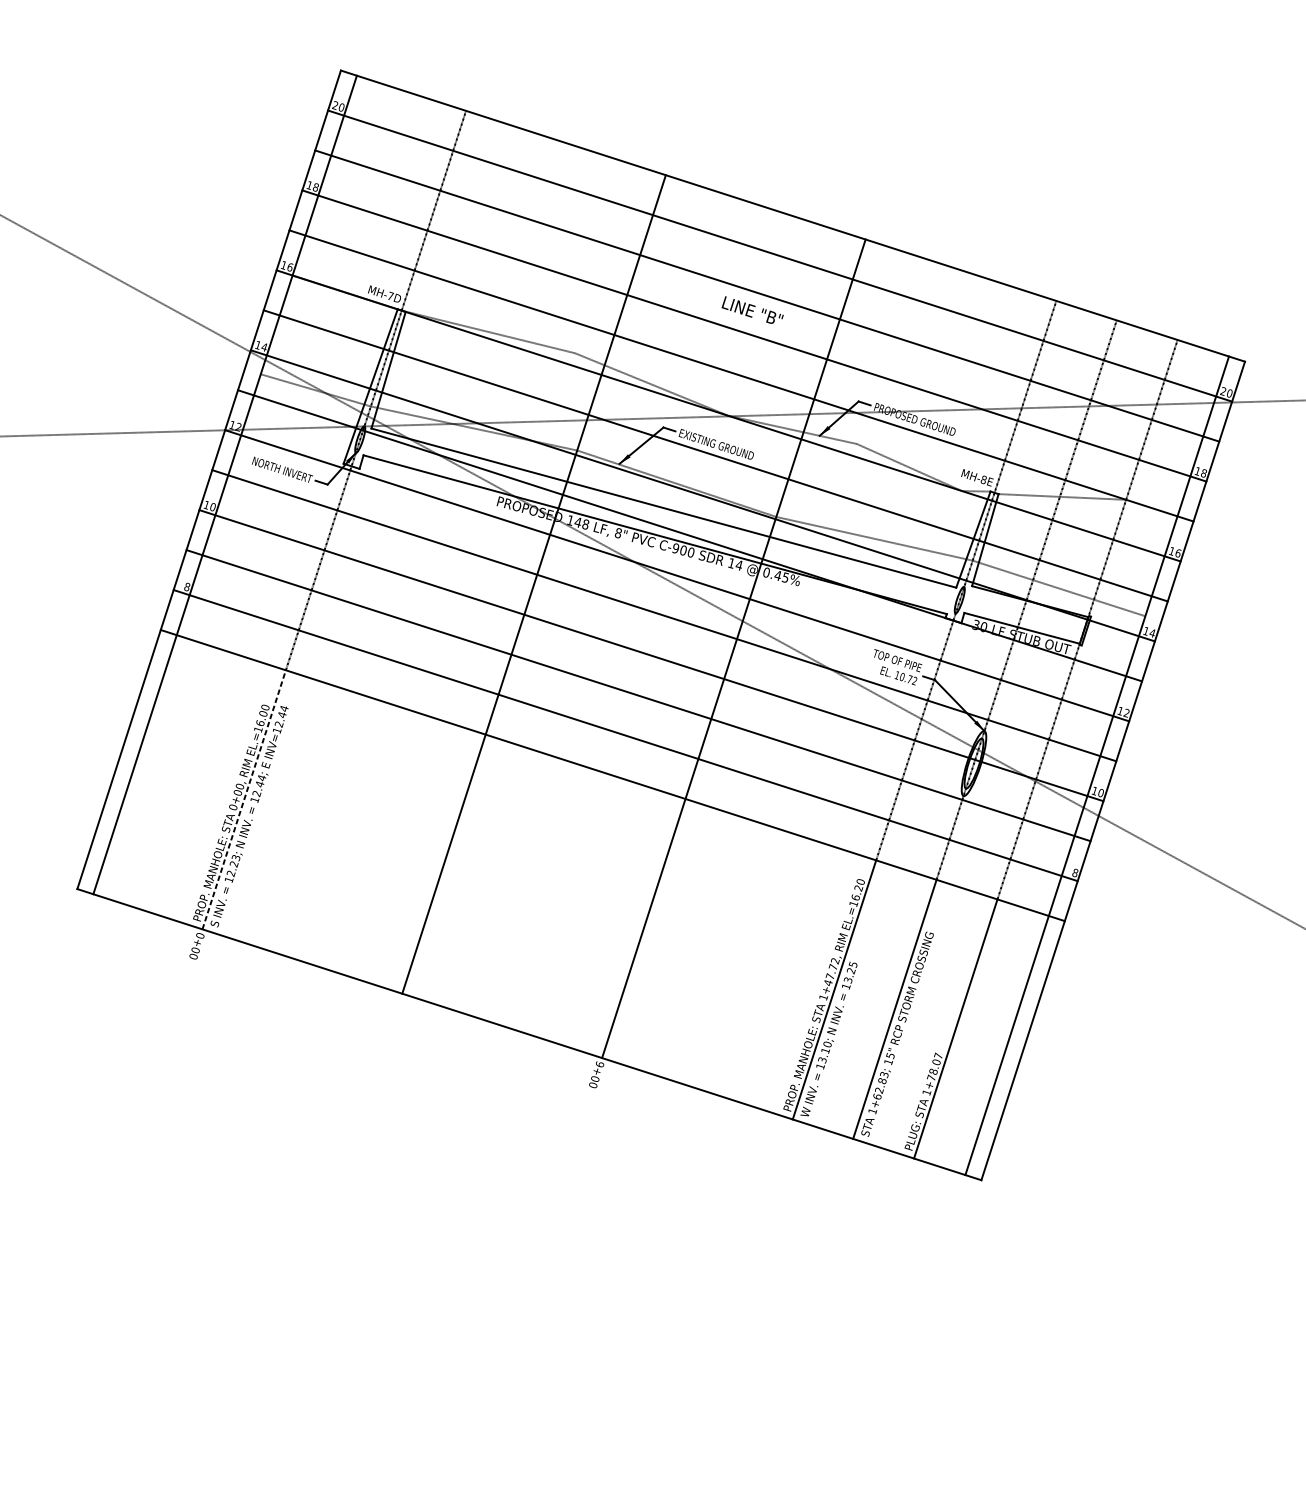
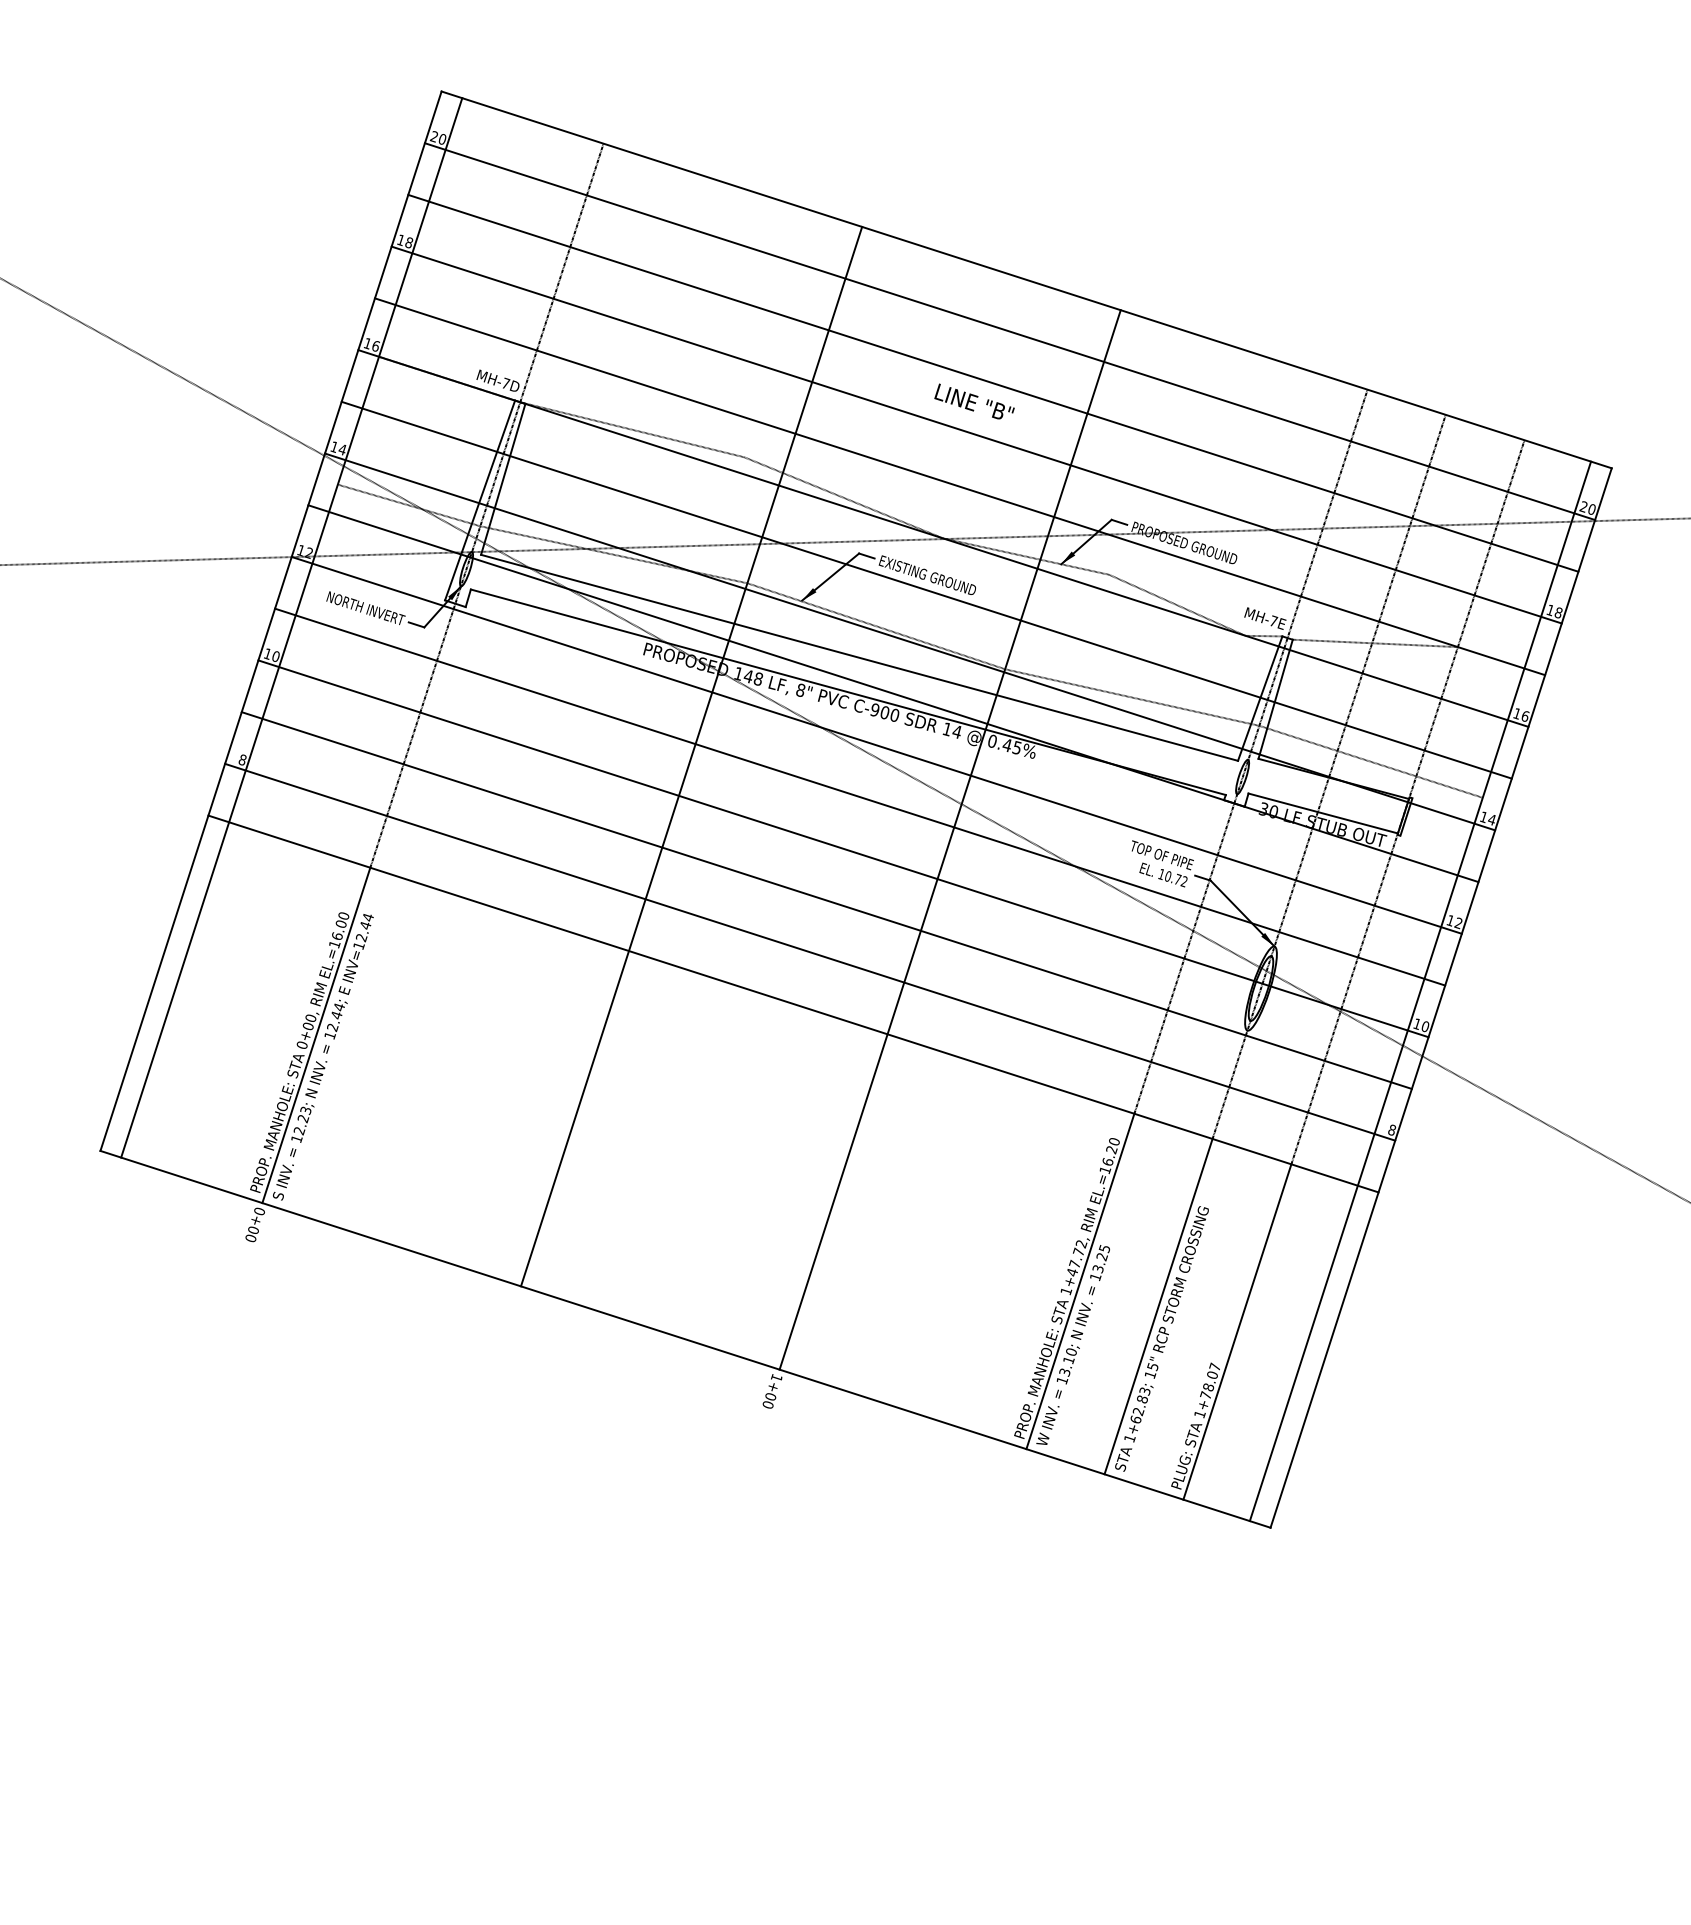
text: (983, 479) -> (1273, 620), MH-8E -> MH-7E
line: (244, 799) -> (316, 1034), dashed -> solid
text: (599, 1064) -> (776, 1377), 9+00 -> 1+00

